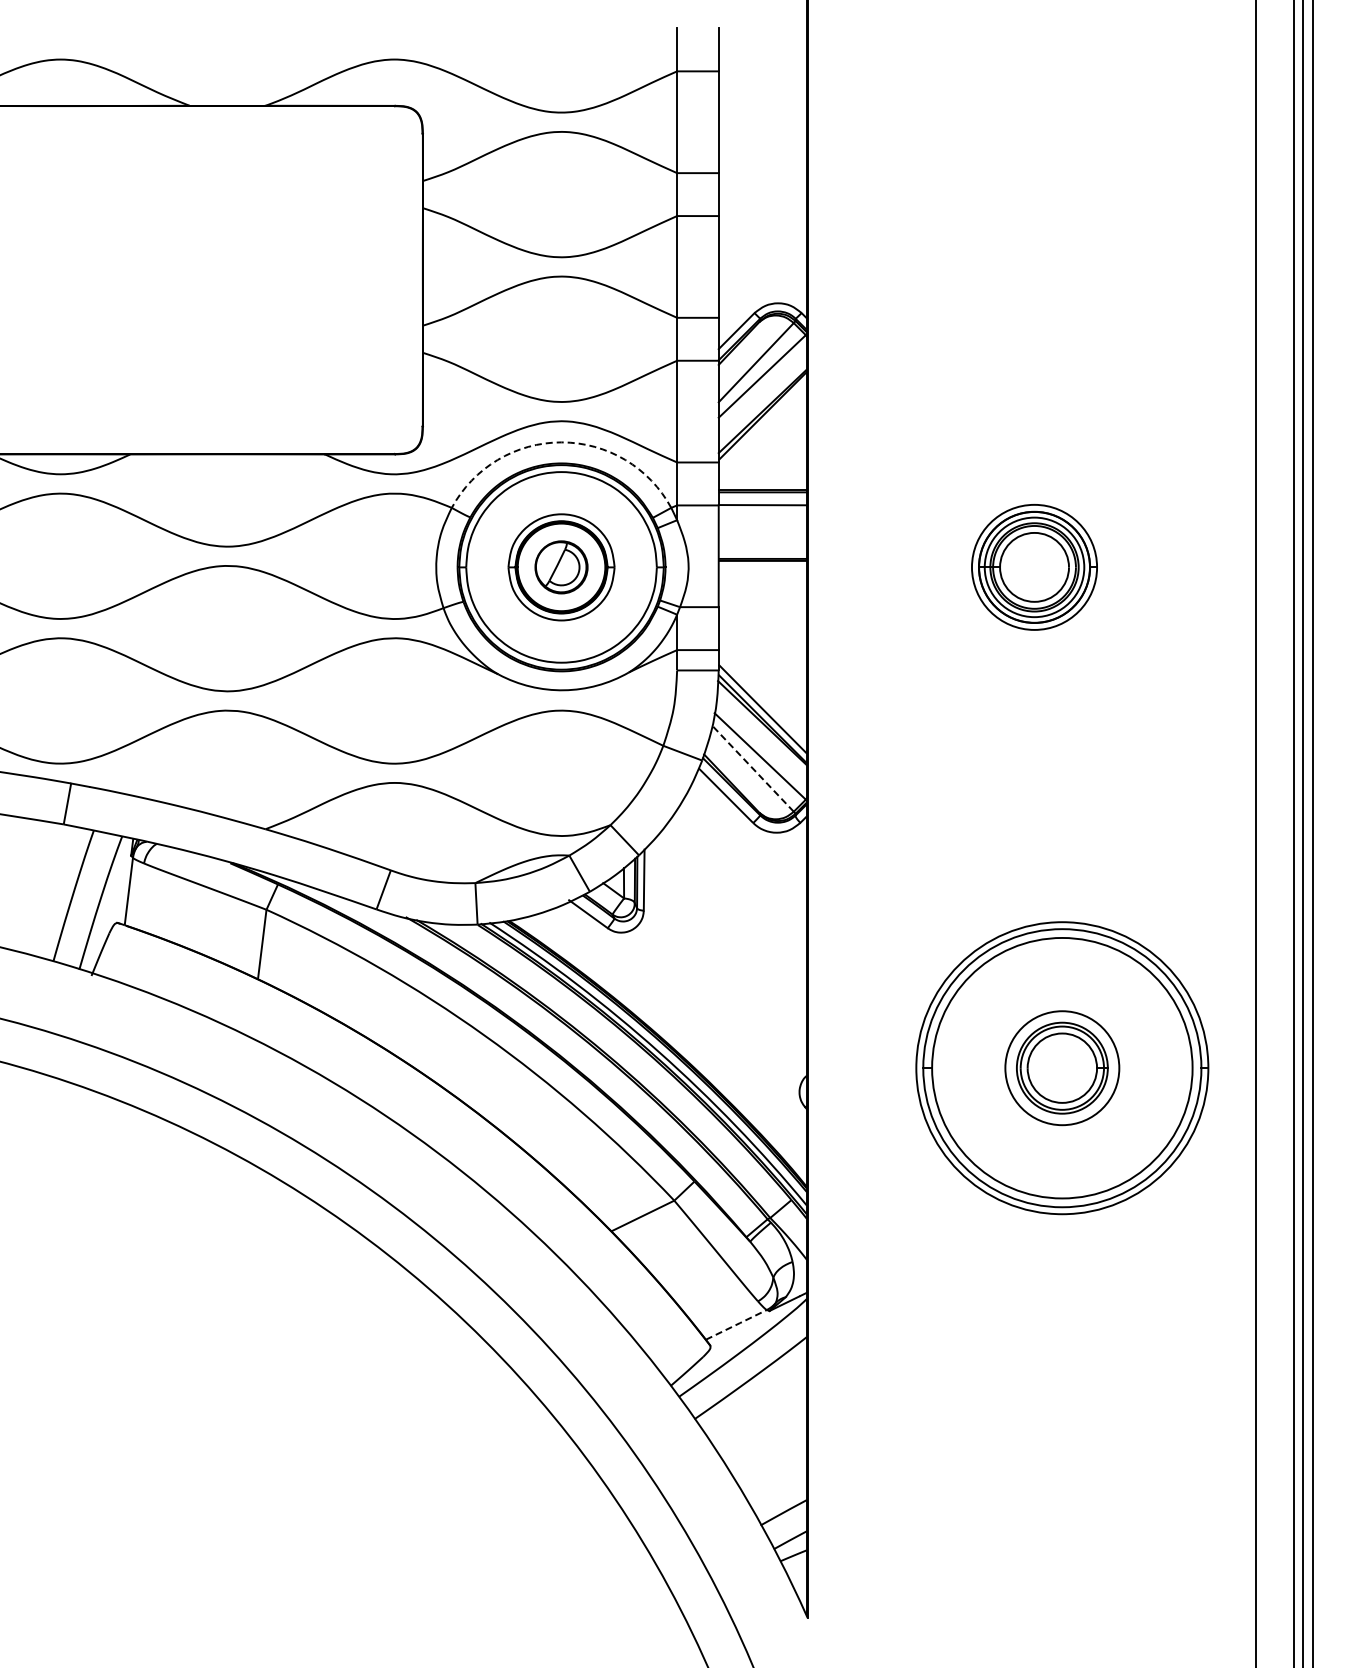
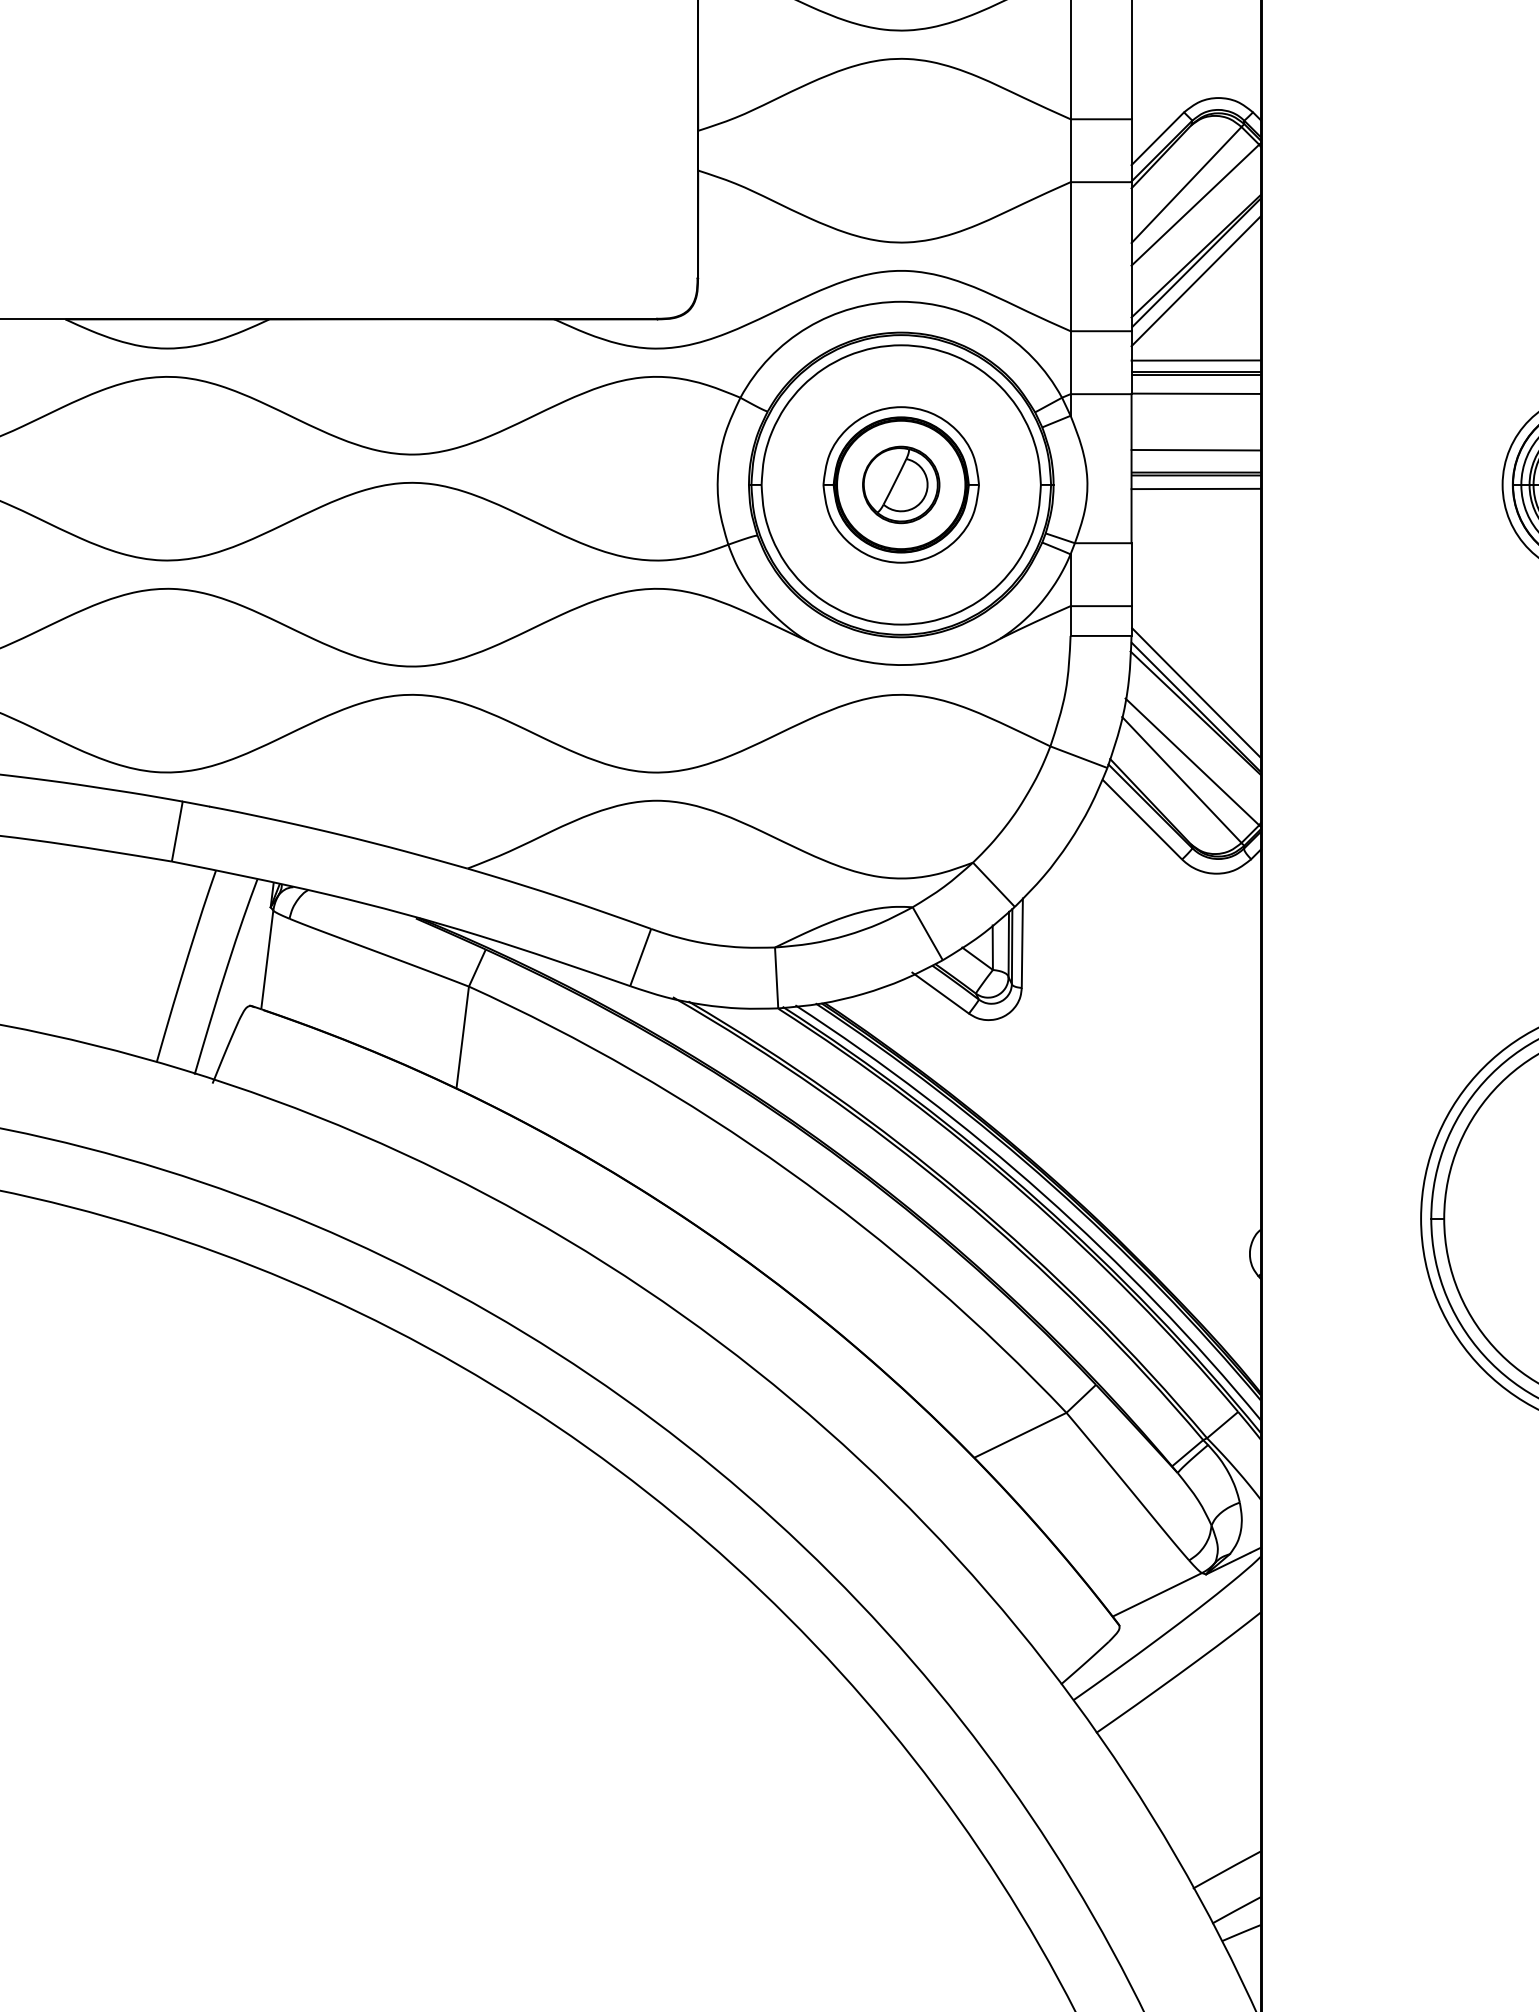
line: (762, 428) -> (1195, 281), added
arc: (561, 442) -> (901, 301), dashed -> solid
line: (762, 482) -> (1195, 360), added
line: (762, 543) -> (1195, 449), added
line: (762, 570) -> (1195, 489), added
line: (752, 768) -> (1181, 779), dashed -> solid
line: (737, 1324) -> (1159, 1594), dashed -> solid

